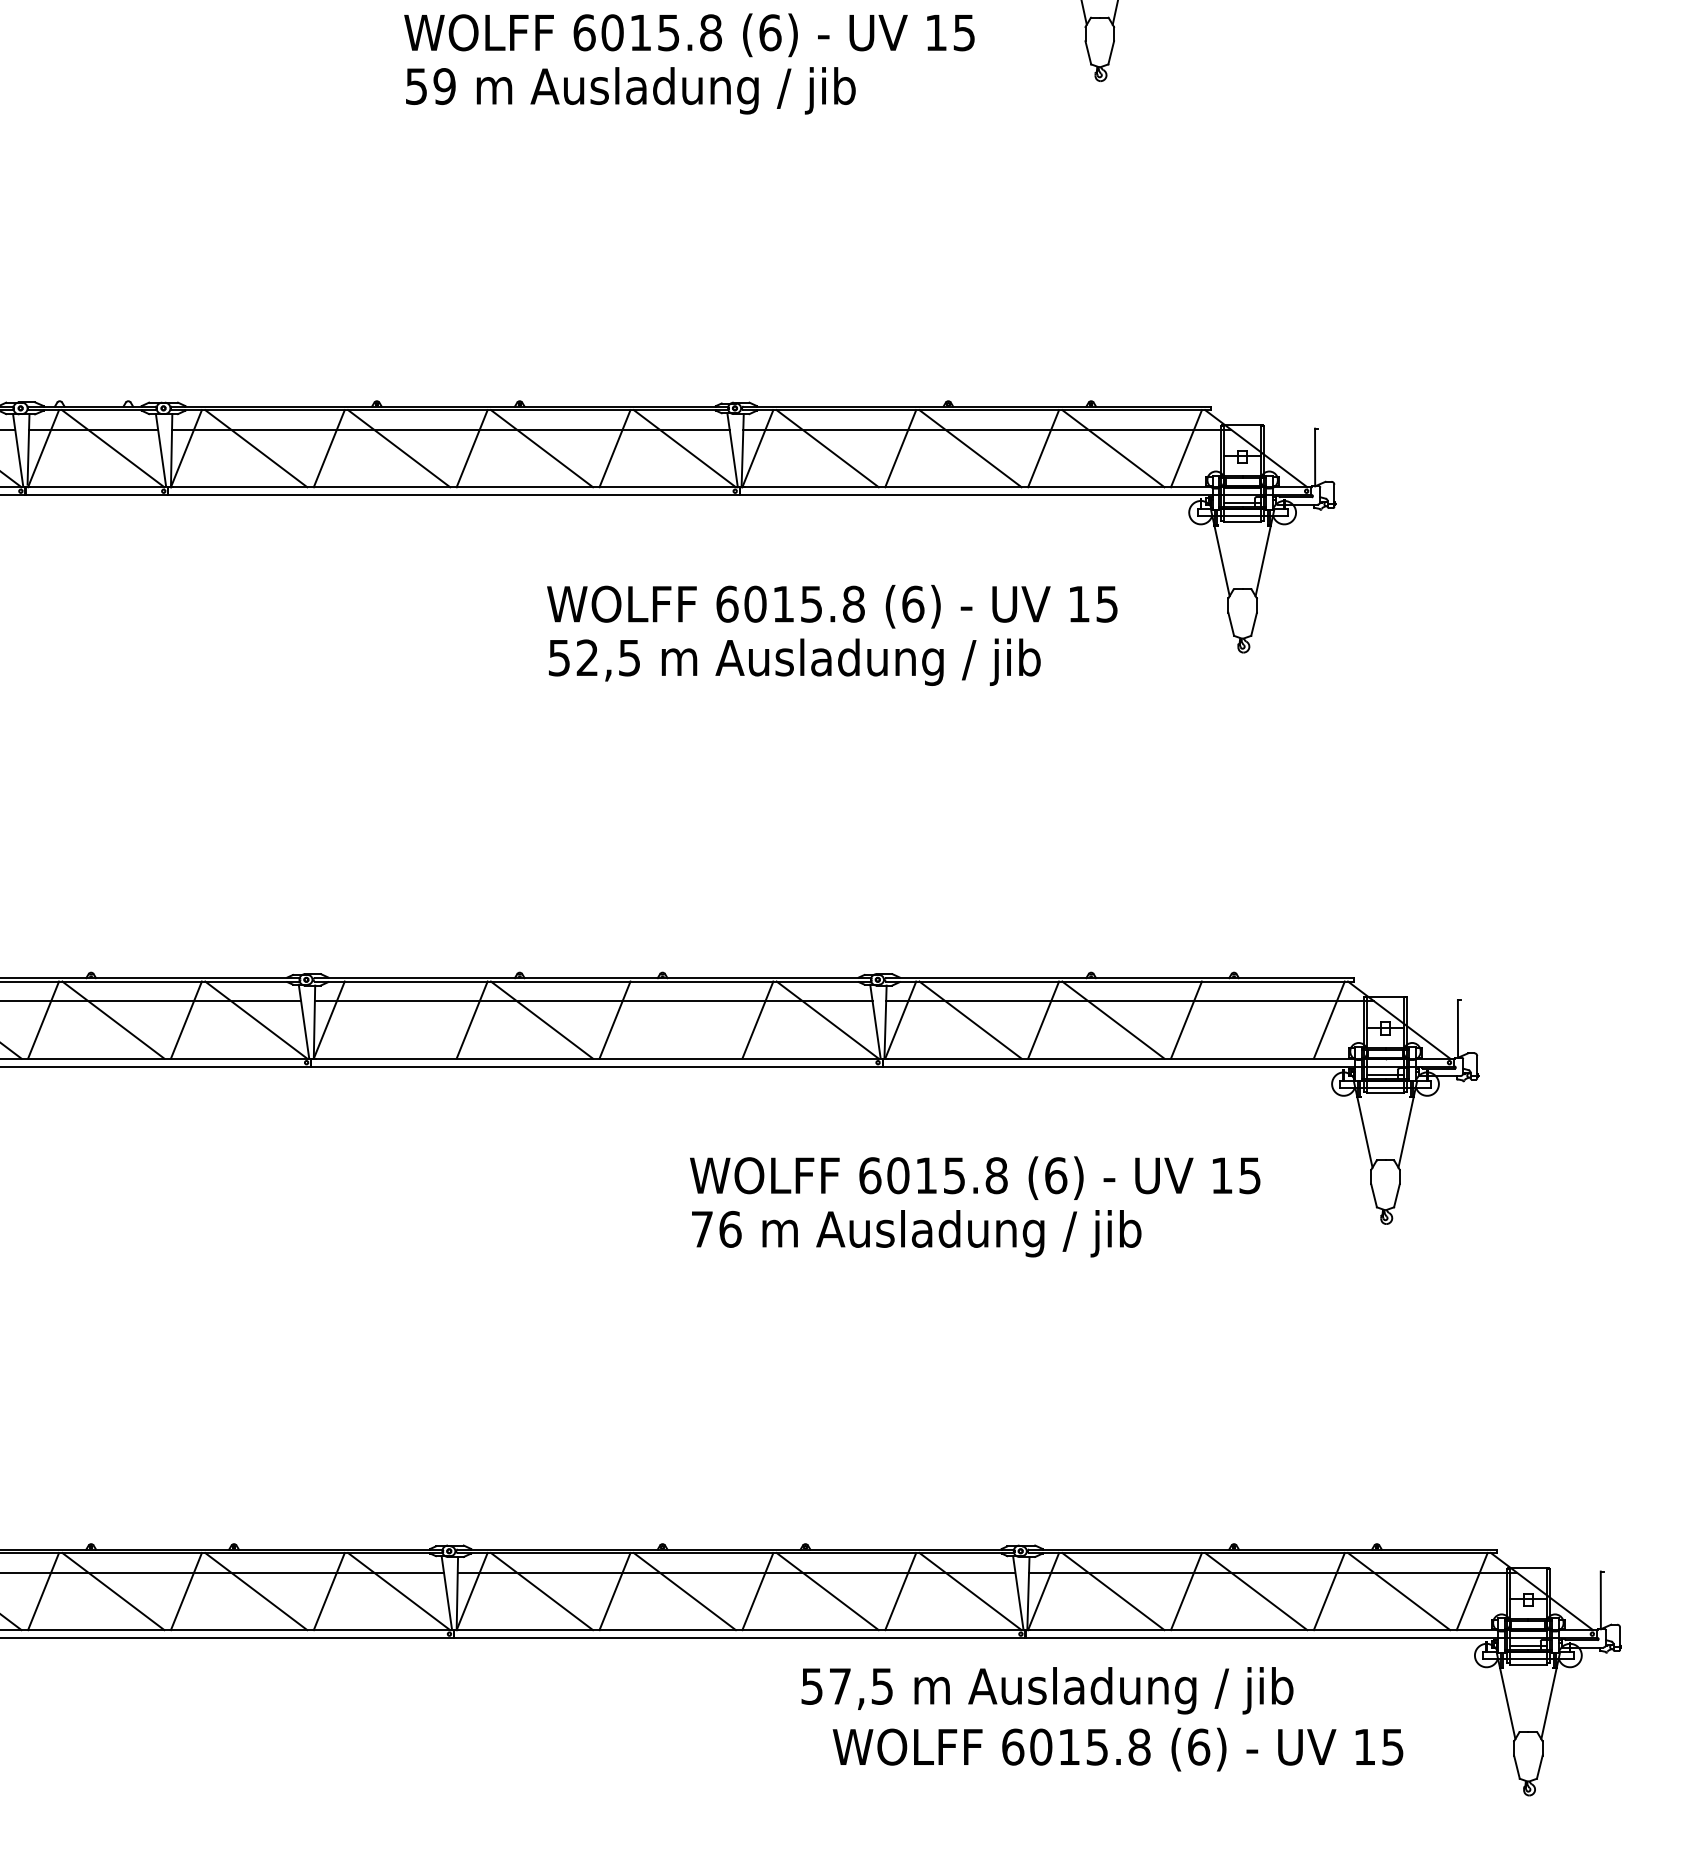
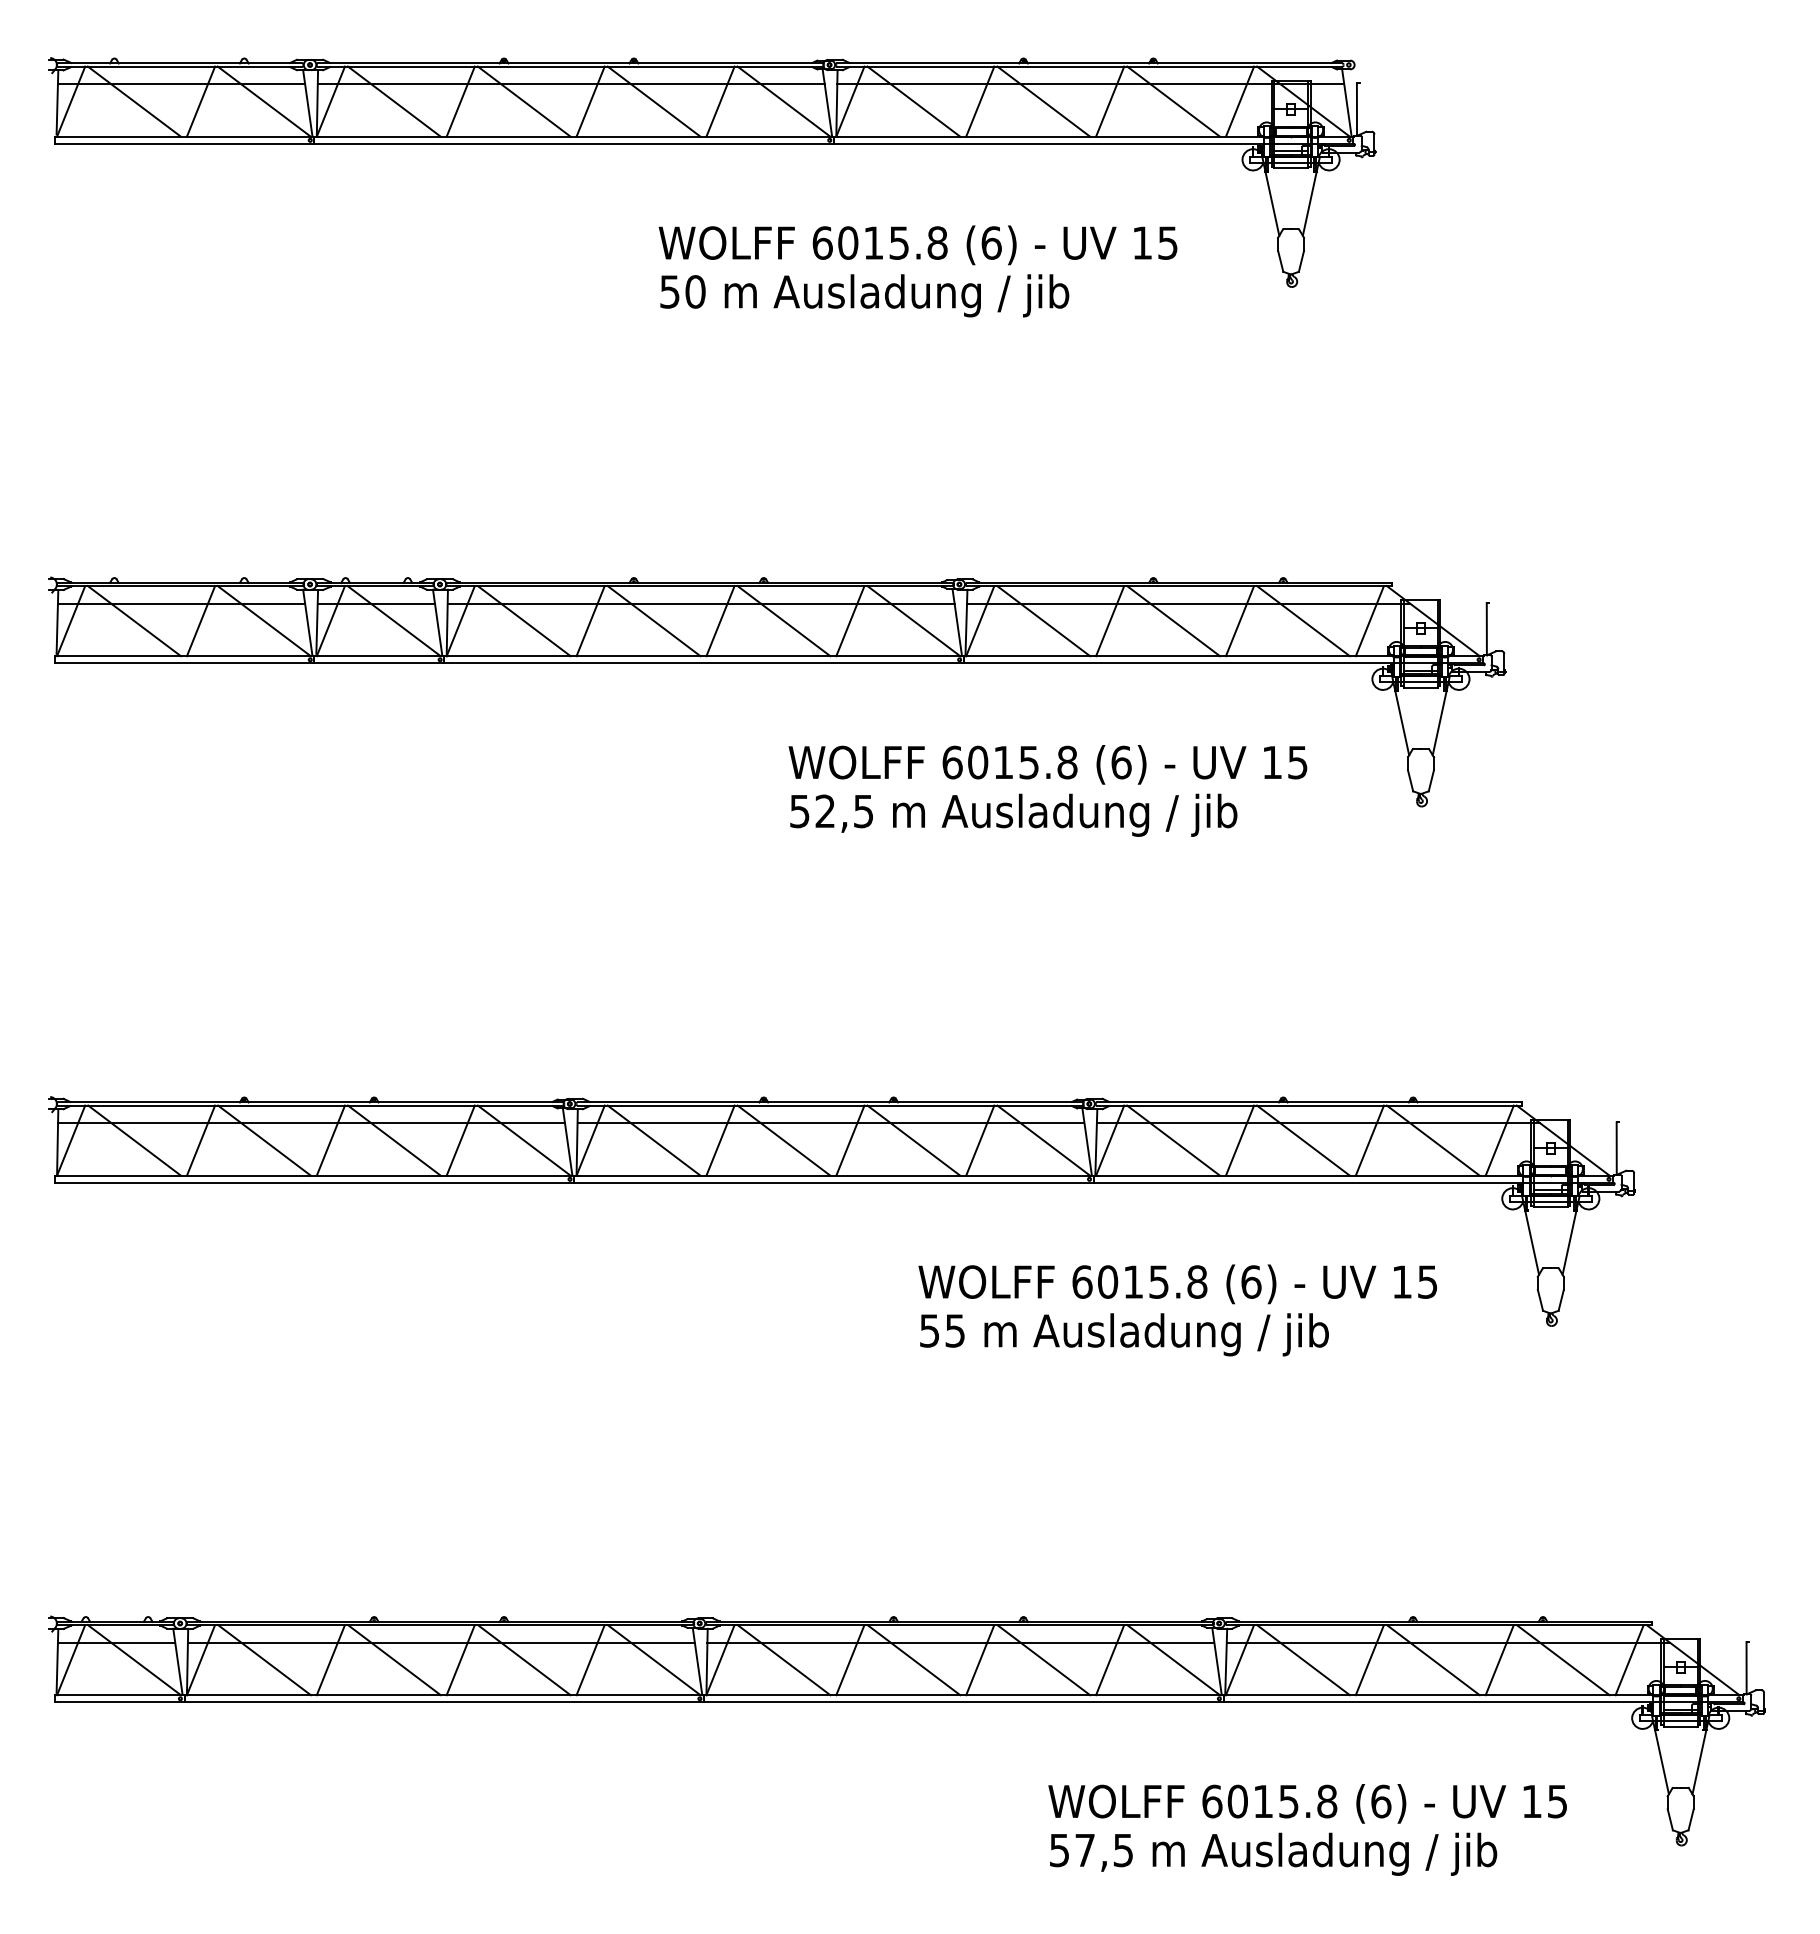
text: (444, 86) -> (695, 291), 59 -> 50
line: (398, 1019) -> (653, 1140), added
line: (684, 1019) -> (913, 1140), added
line: (1255, 1019) -> (1432, 1140), added
text: (716, 1228) -> (942, 1330), 76 -> 55
text: (1047, 1689) -> (1273, 1853), moved

